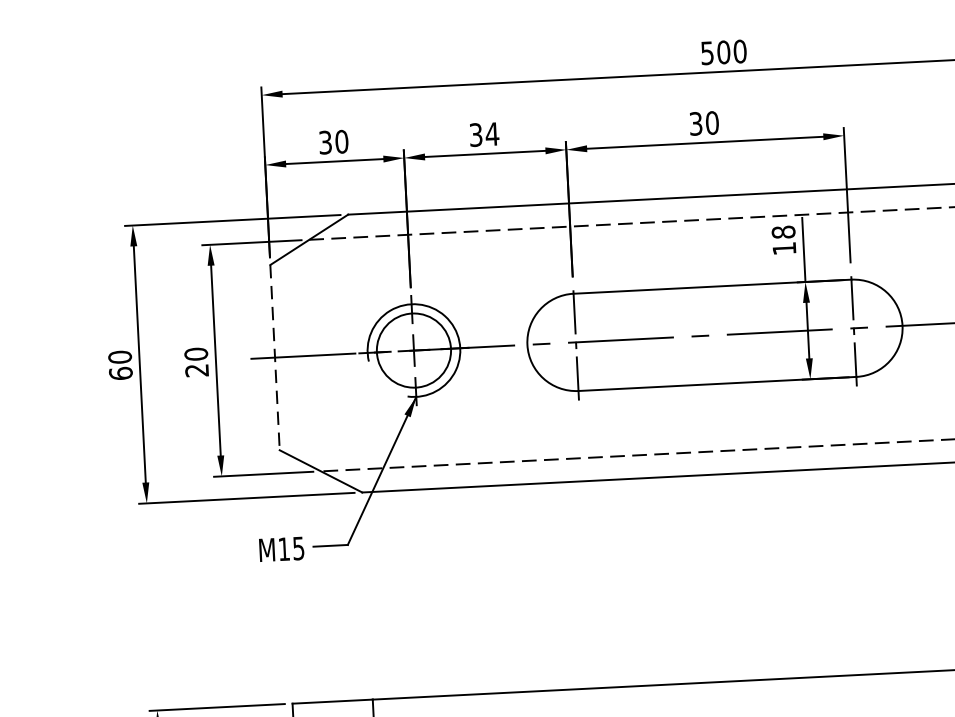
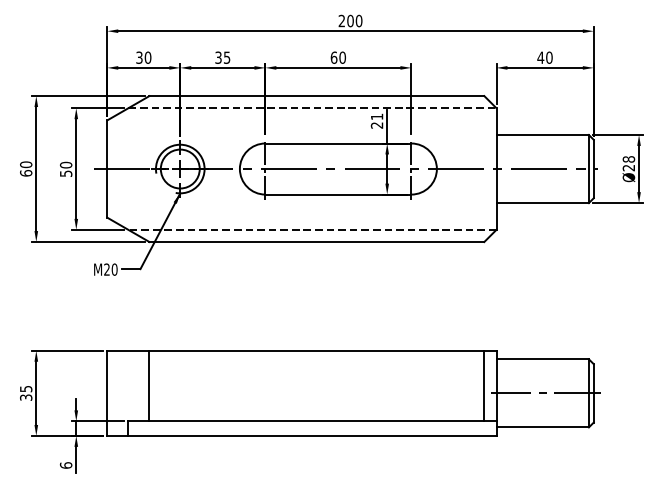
text: (706, 52) -> (341, 20), 500 -> 200
text: (694, 123) -> (333, 57), 30 -> 60
text: (491, 133) -> (226, 57), 34 -> 35
text: (782, 239) -> (376, 120), 18 -> 21
line: (275, 358) -> (107, 169), dashed -> solid
text: (195, 370) -> (65, 173), 20 -> 50
text: (290, 548) -> (110, 269), M15 -> M20

